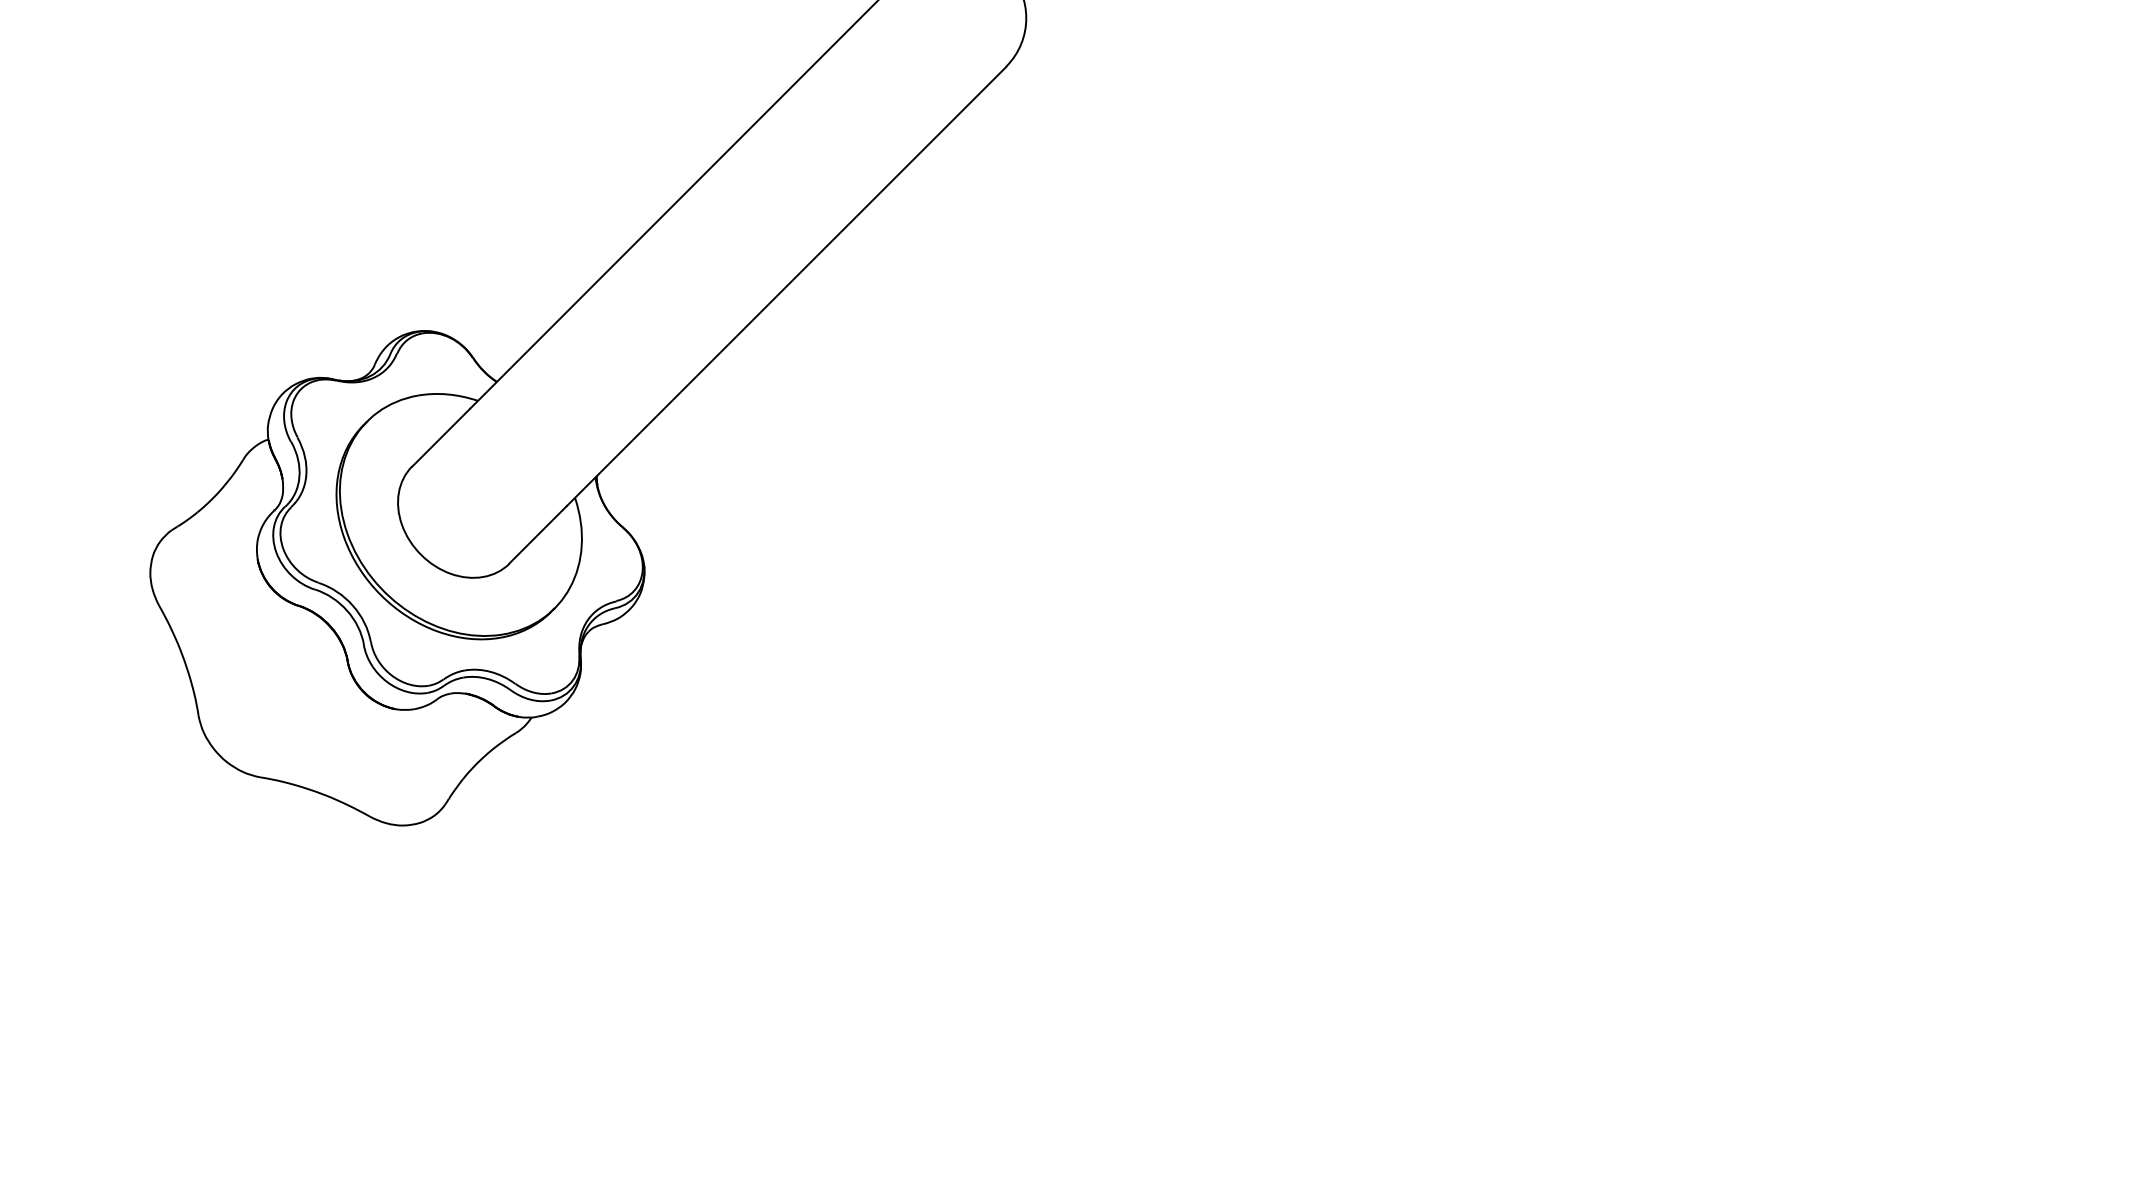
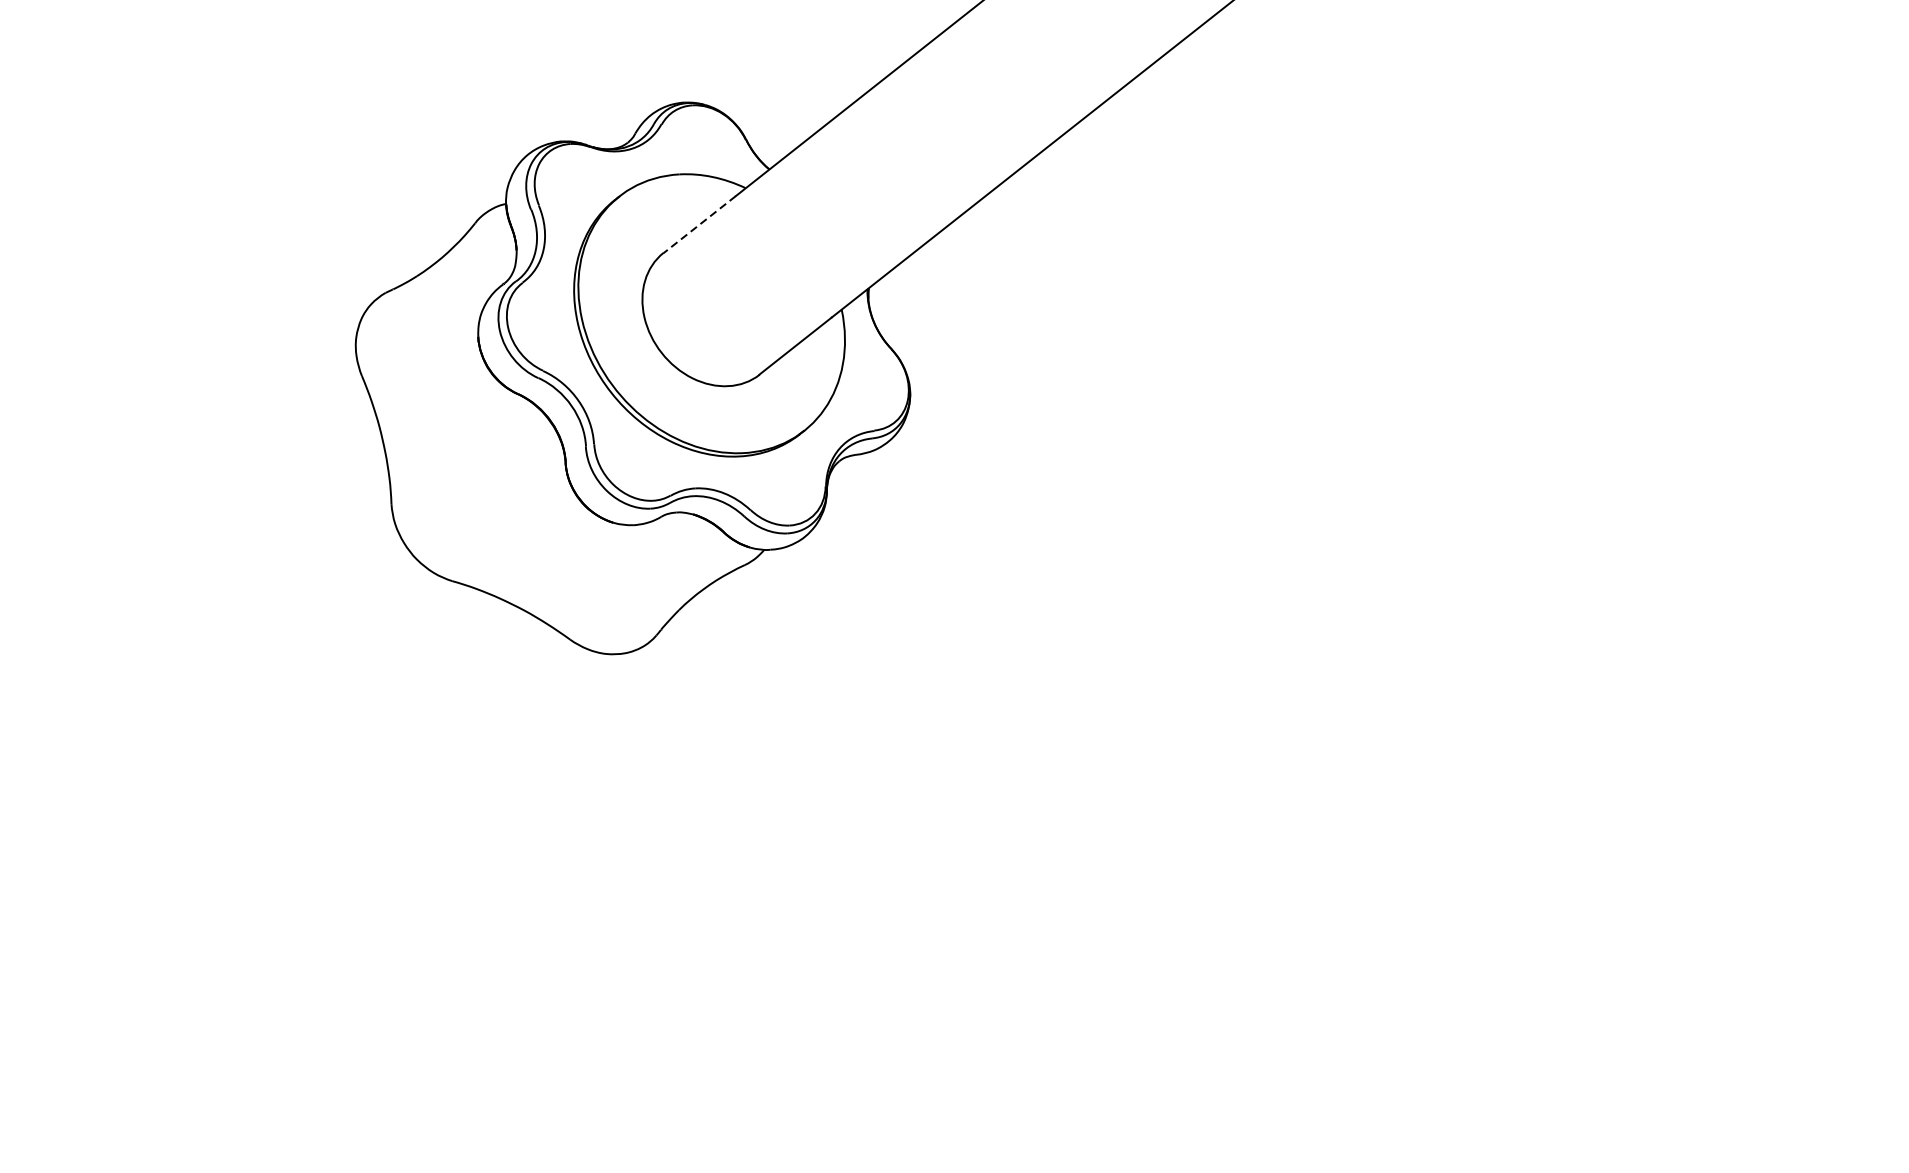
line: (441, 437) -> (700, 224), solid -> dashed

